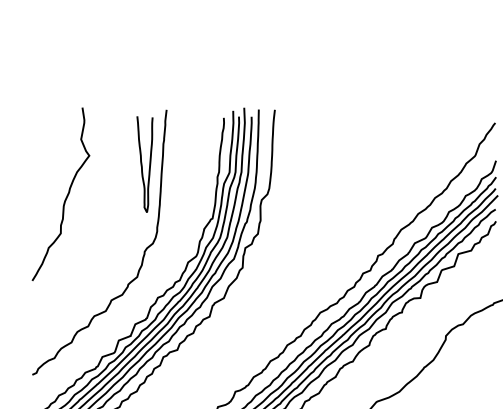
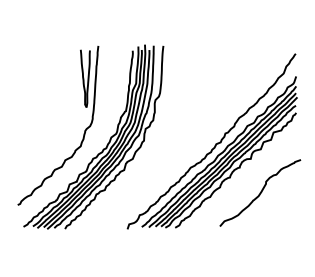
curve: (65, 195) -> (37, 97), removed

